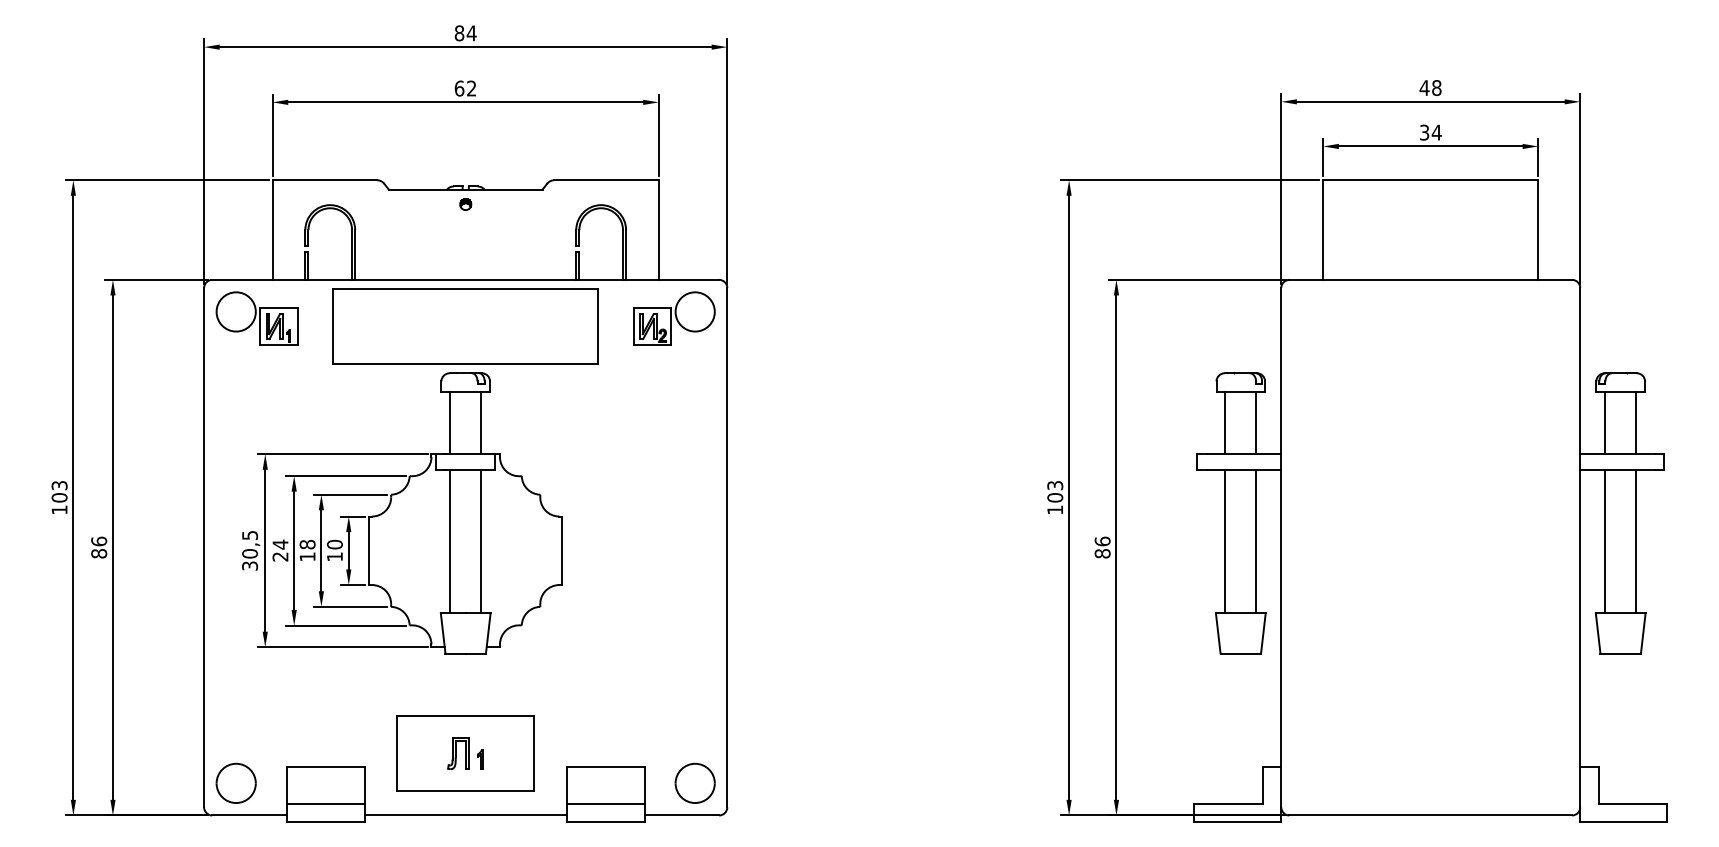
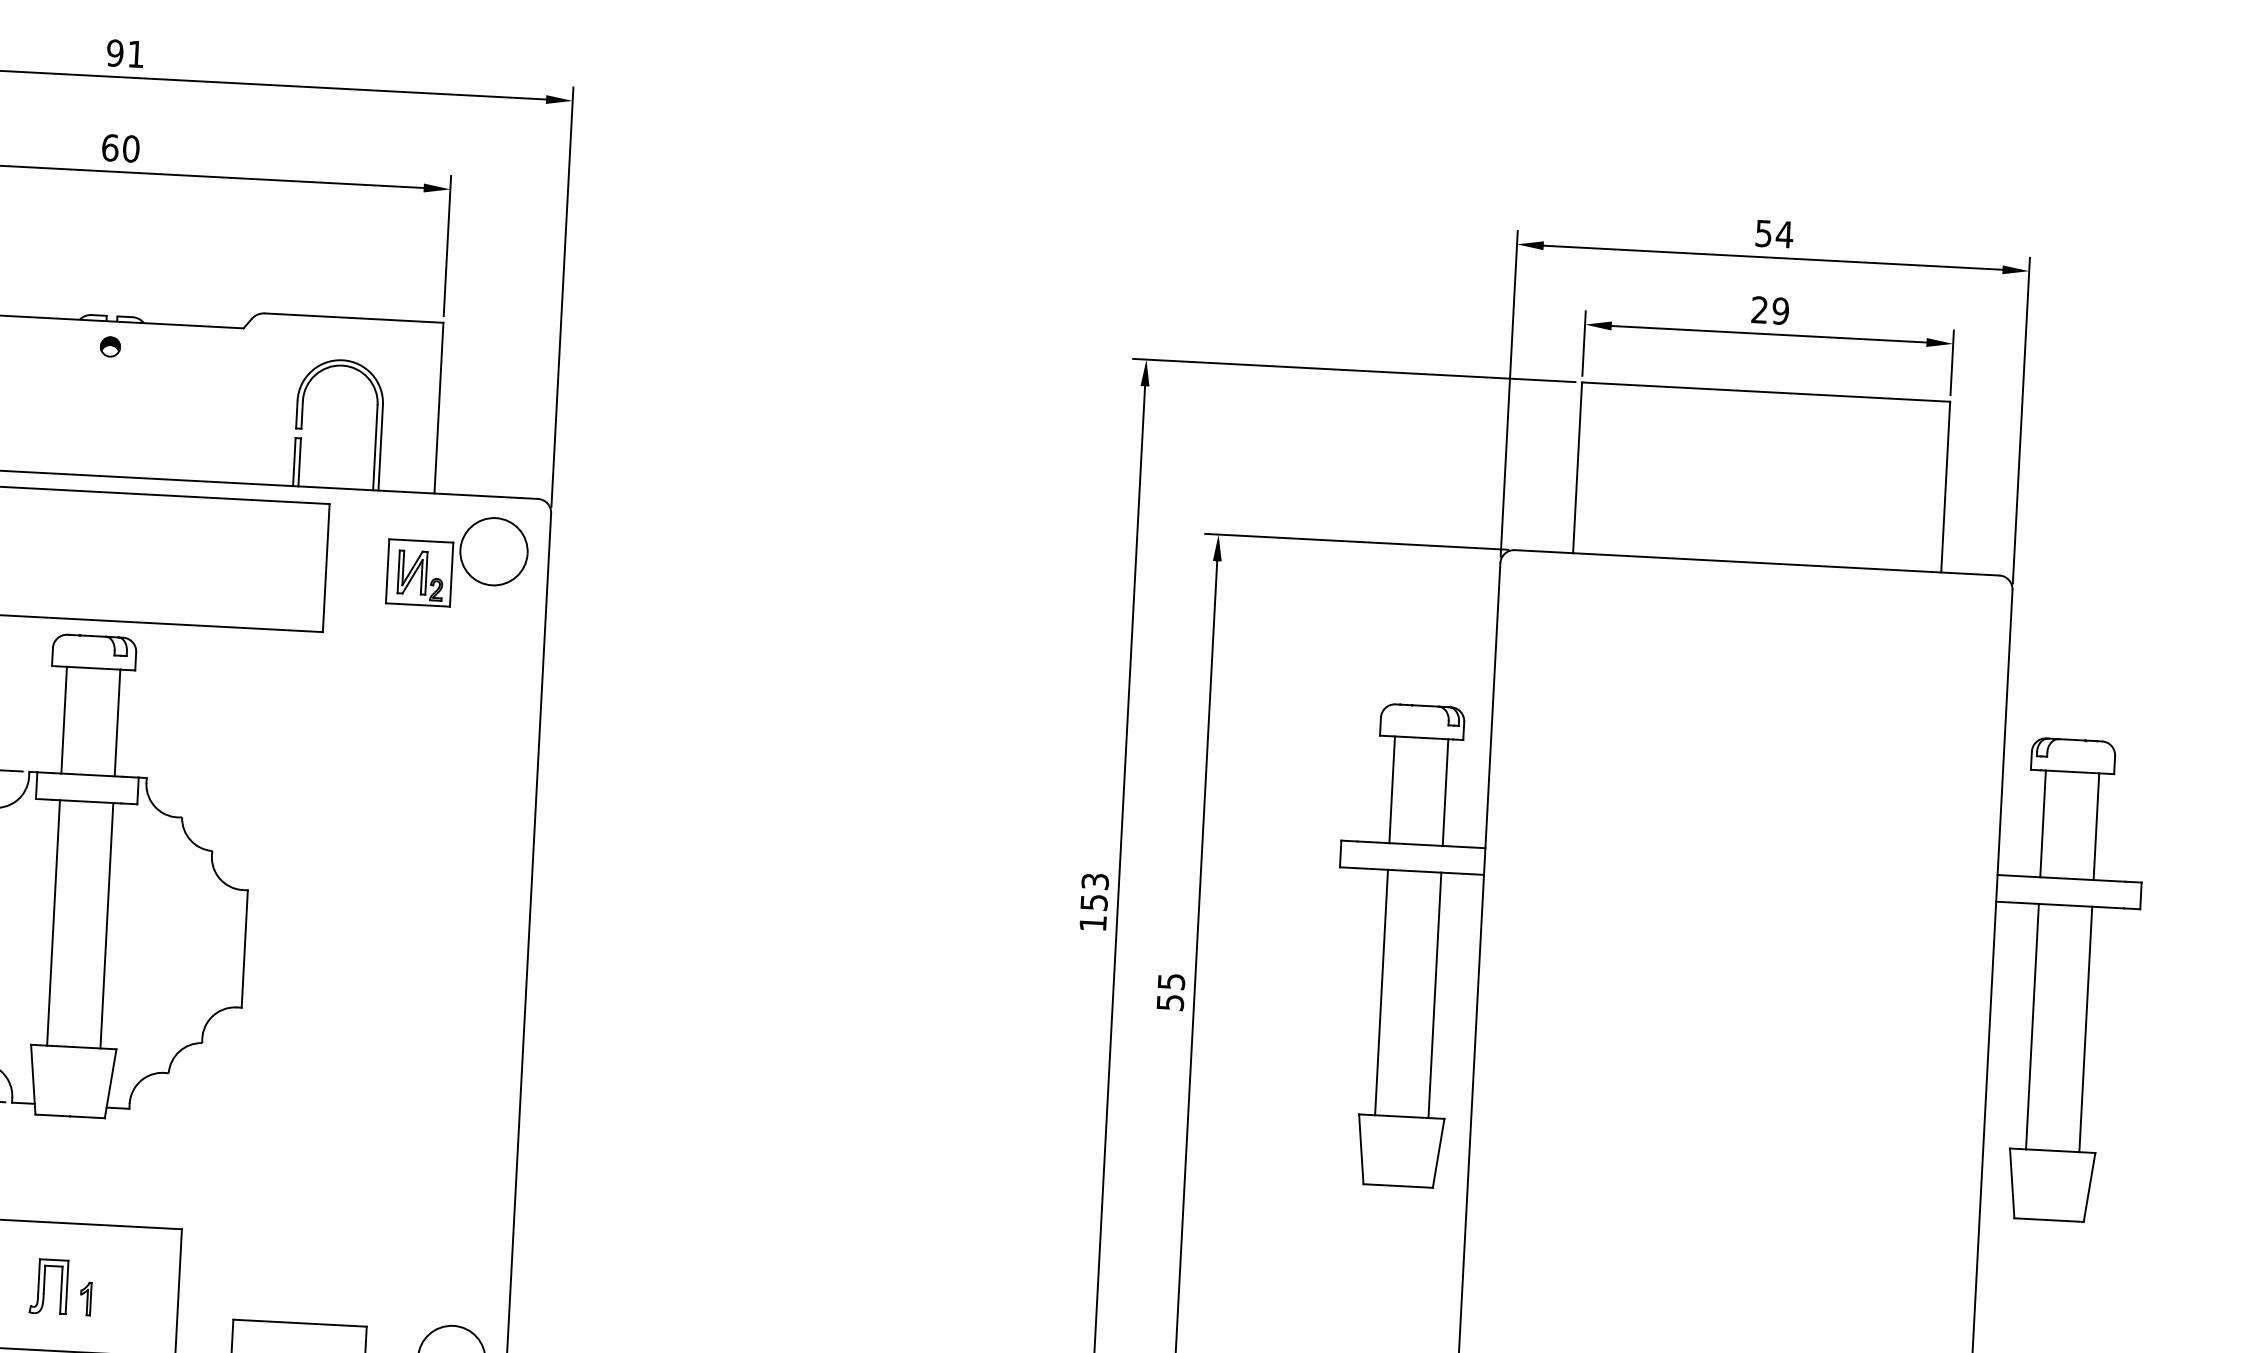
text: (465, 33) -> (125, 54), 84 -> 91
text: (471, 88) -> (130, 148), 62 -> 60
text: (1430, 88) -> (1773, 234), 48 -> 54
text: (1430, 132) -> (1769, 310), 34 -> 29
text: (1055, 497) -> (1094, 902), 103 -> 153
text: (1102, 547) -> (1170, 991), 86 -> 55

